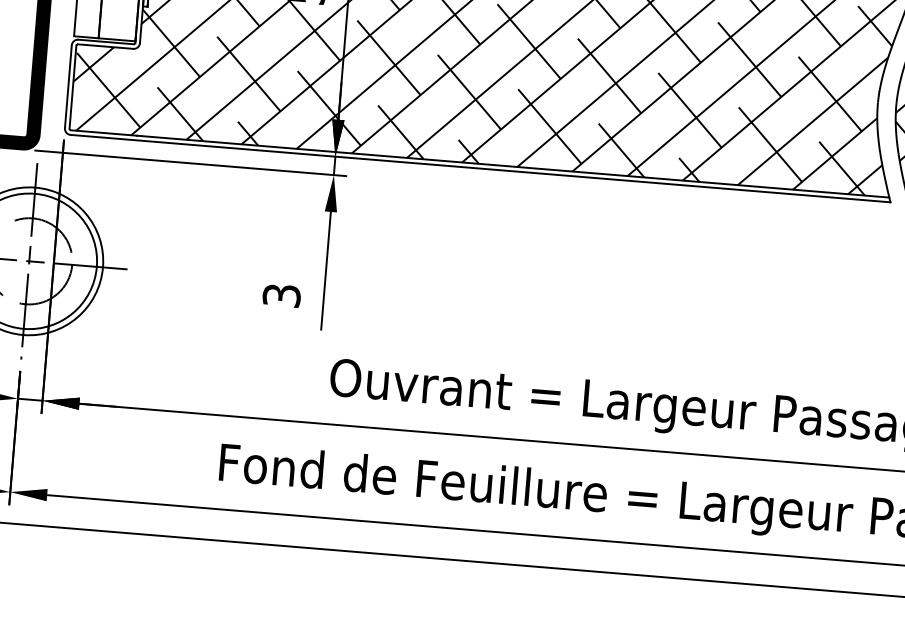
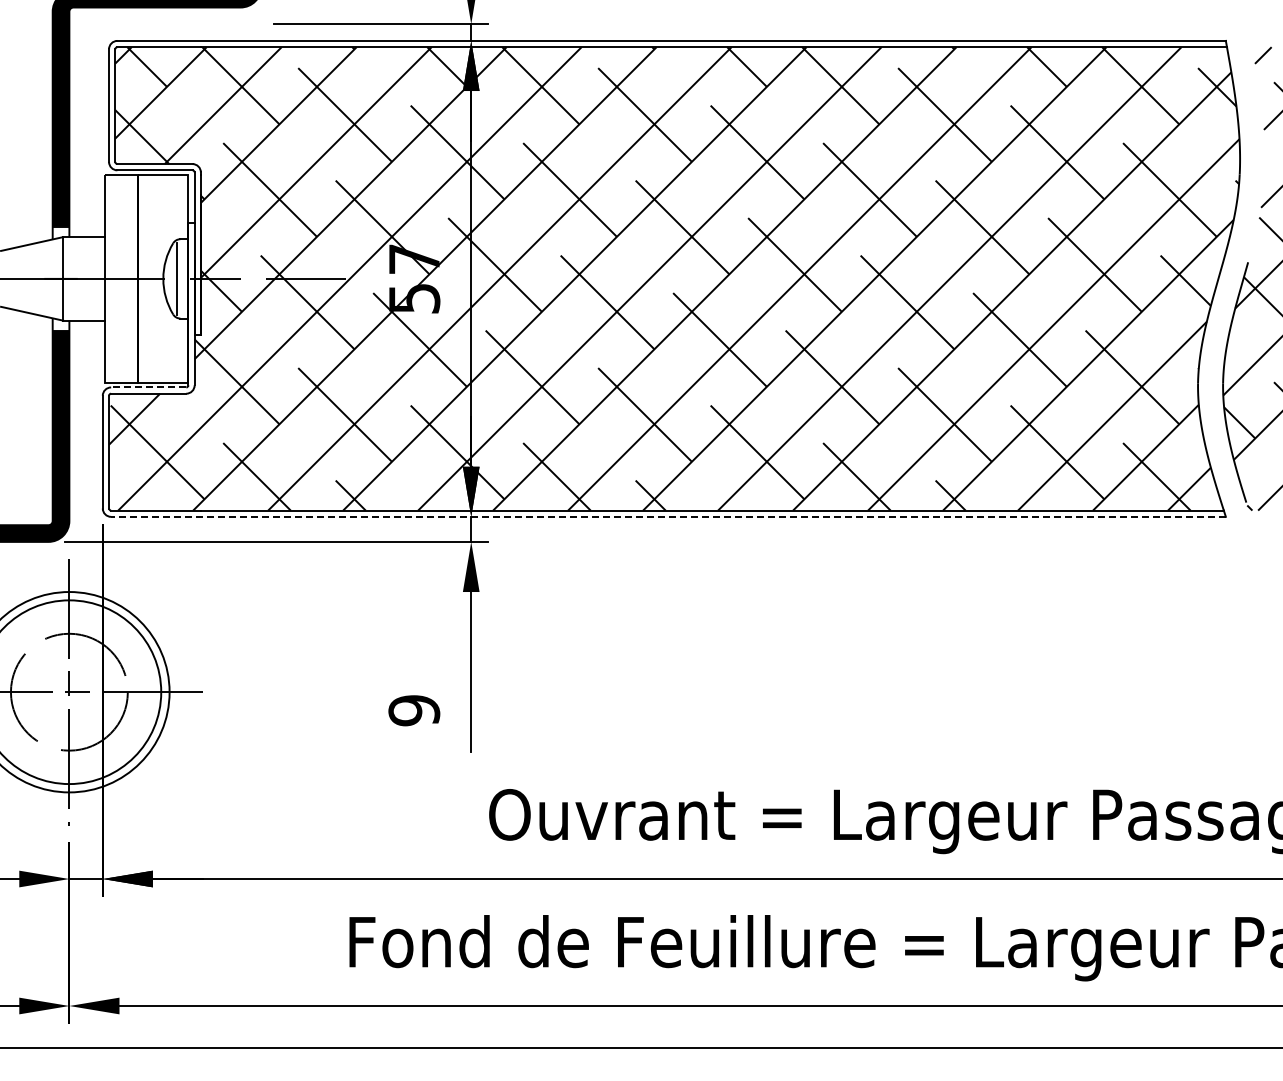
line: (105, 42) -> (148, 387), solid -> dashed
line: (480, 168) -> (668, 516), solid -> dashed
text: (281, 295) -> (414, 710), 3 -> 9

